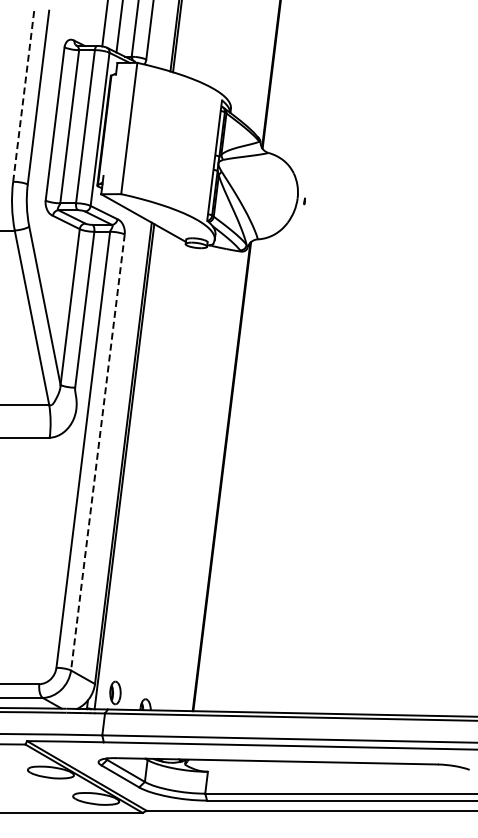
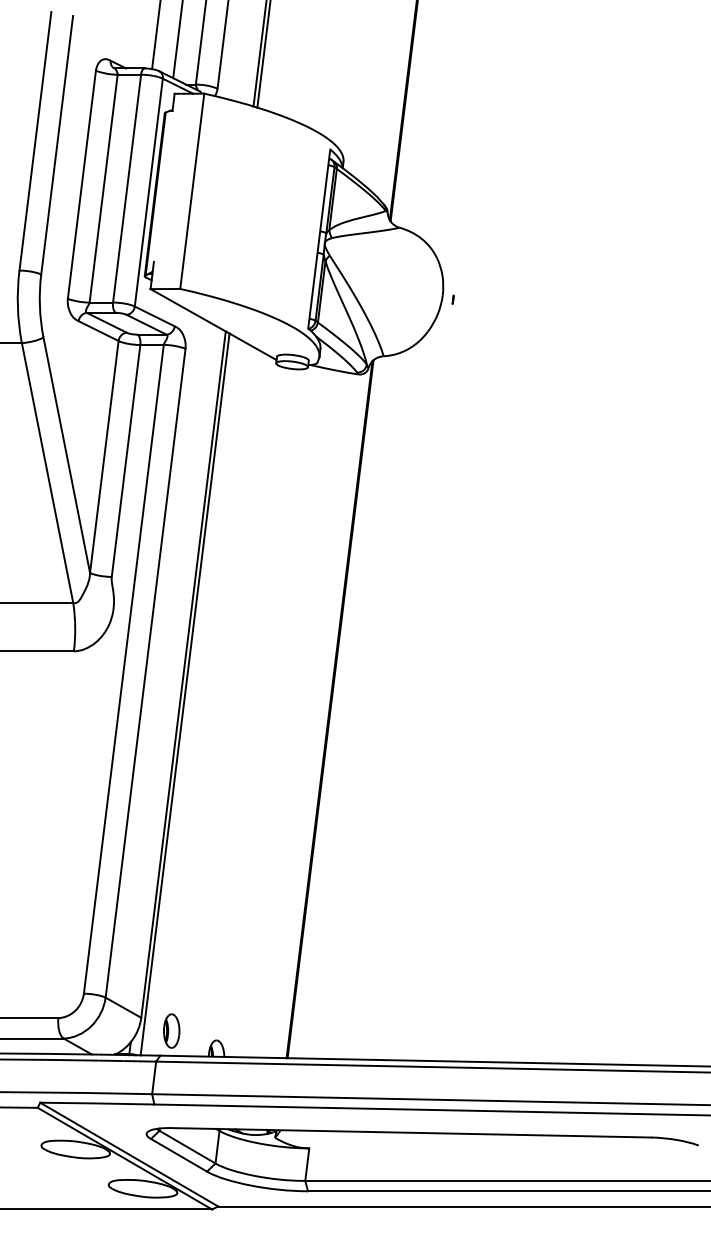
line: (23, 94) -> (34, 140), dashed -> solid
line: (97, 452) -> (144, 673), dashed -> solid

